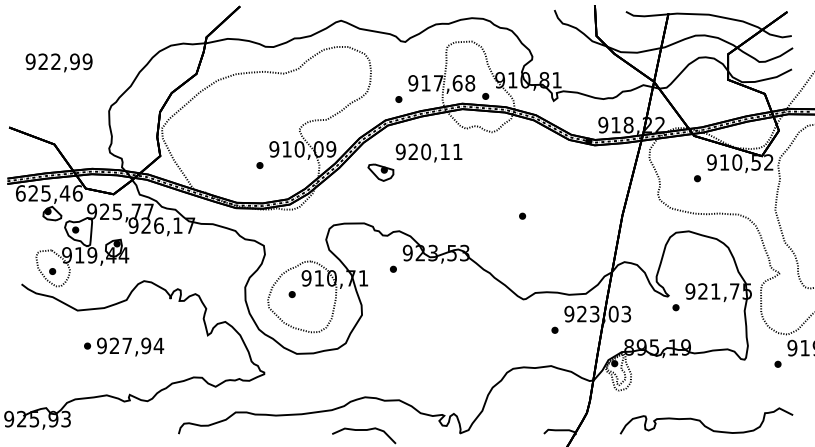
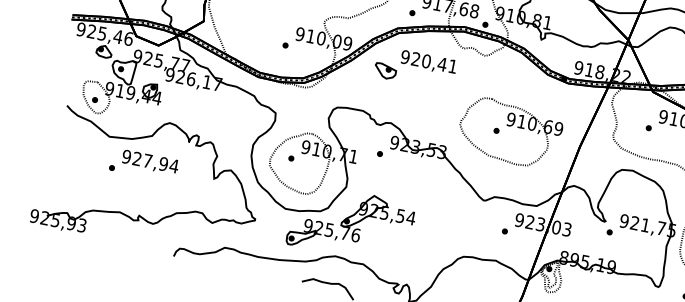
text: (444, 151) -> (441, 64), 920,11 -> 920,41
text: (20, 193) -> (81, 29), 625,46 -> 925,46
part: (537, 208) -> (510, 126), added
text: (130, 346) -> (150, 162), moved
part: (376, 356) -> (351, 224), added

